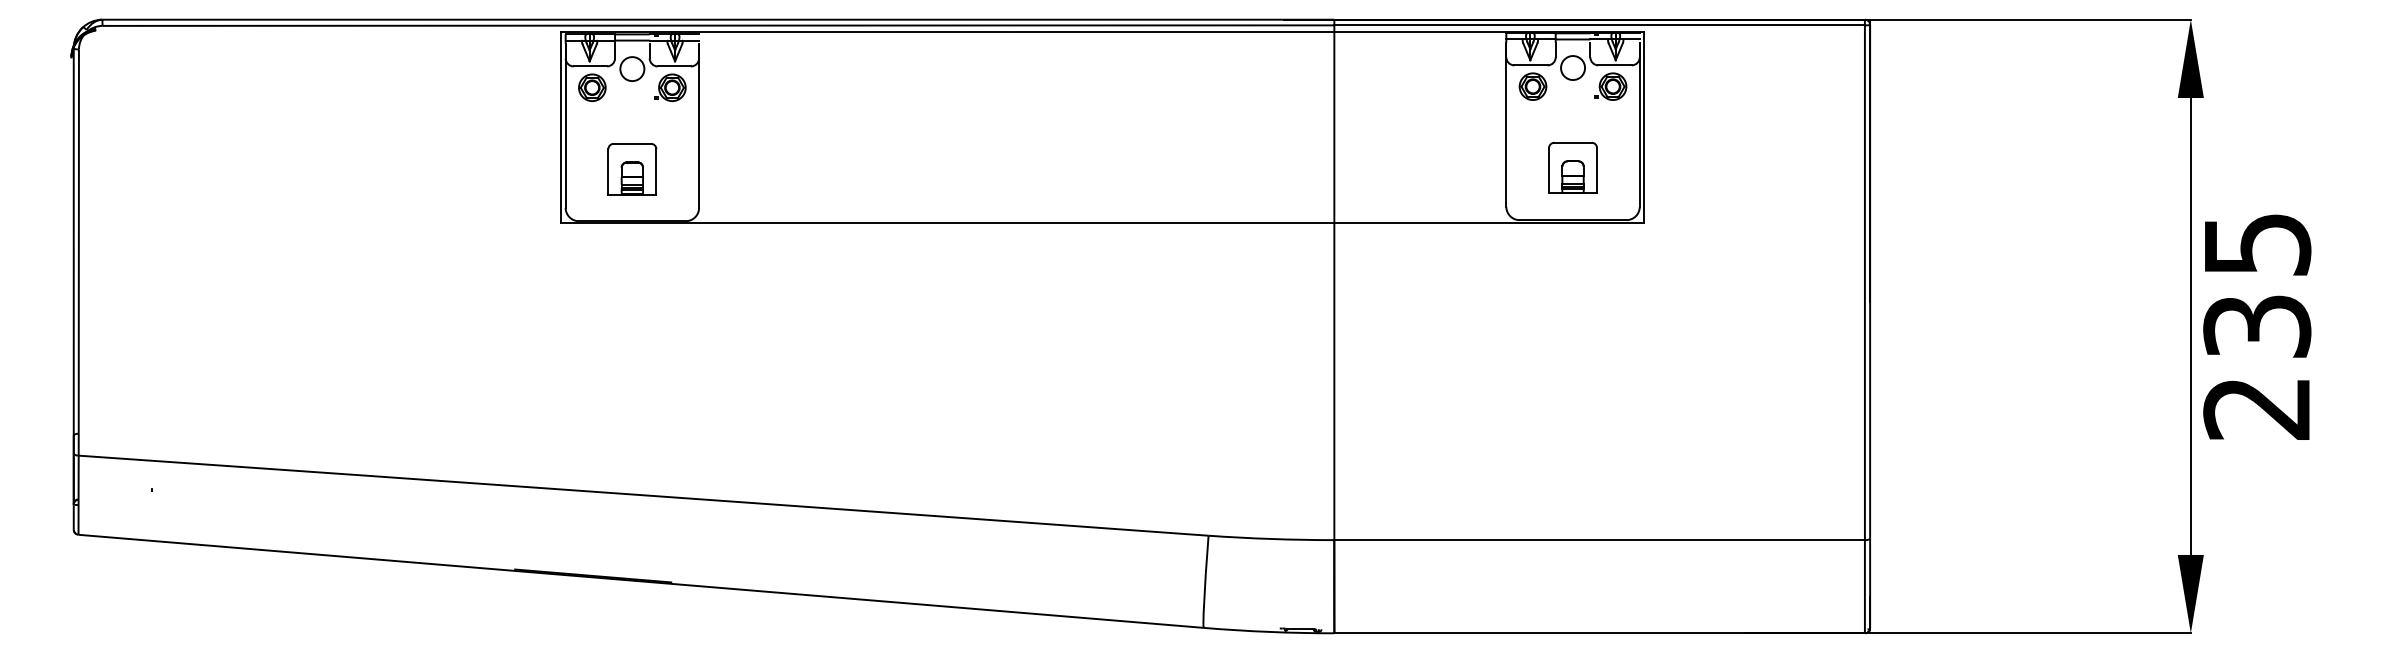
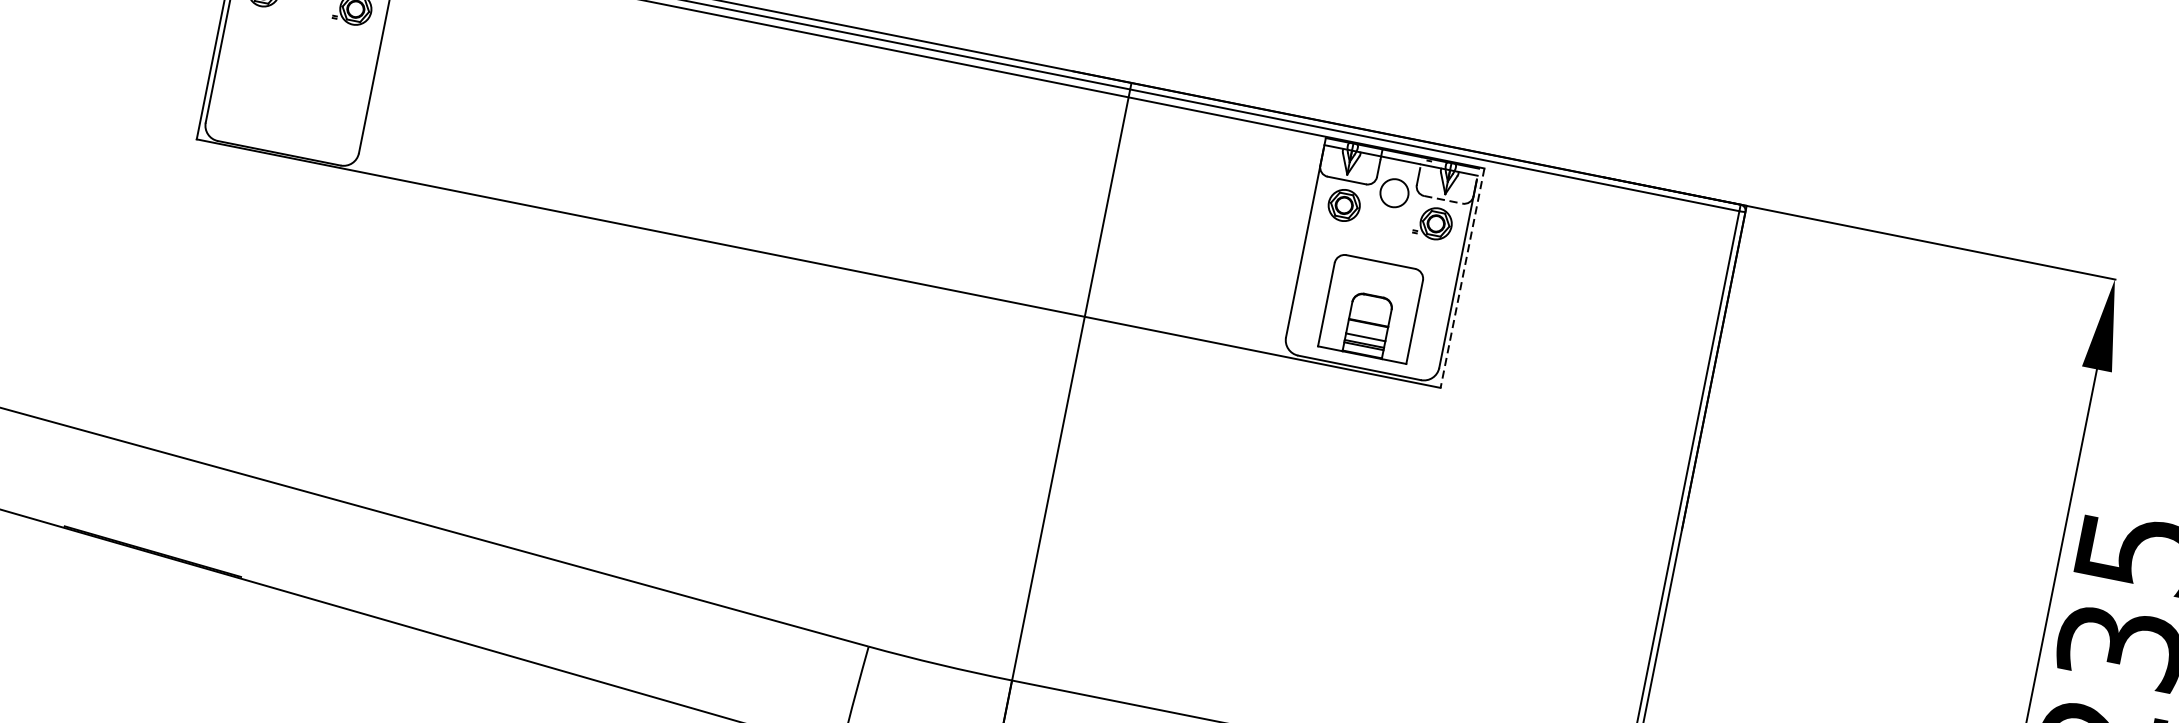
line: (1615, 65) -> (1443, 200), solid -> dashed
line: (1644, 127) -> (1462, 277), solid -> dashed
part: (1572, 167) -> (1371, 307), size x1.6
part: (632, 169) -> (291, 93), removed

